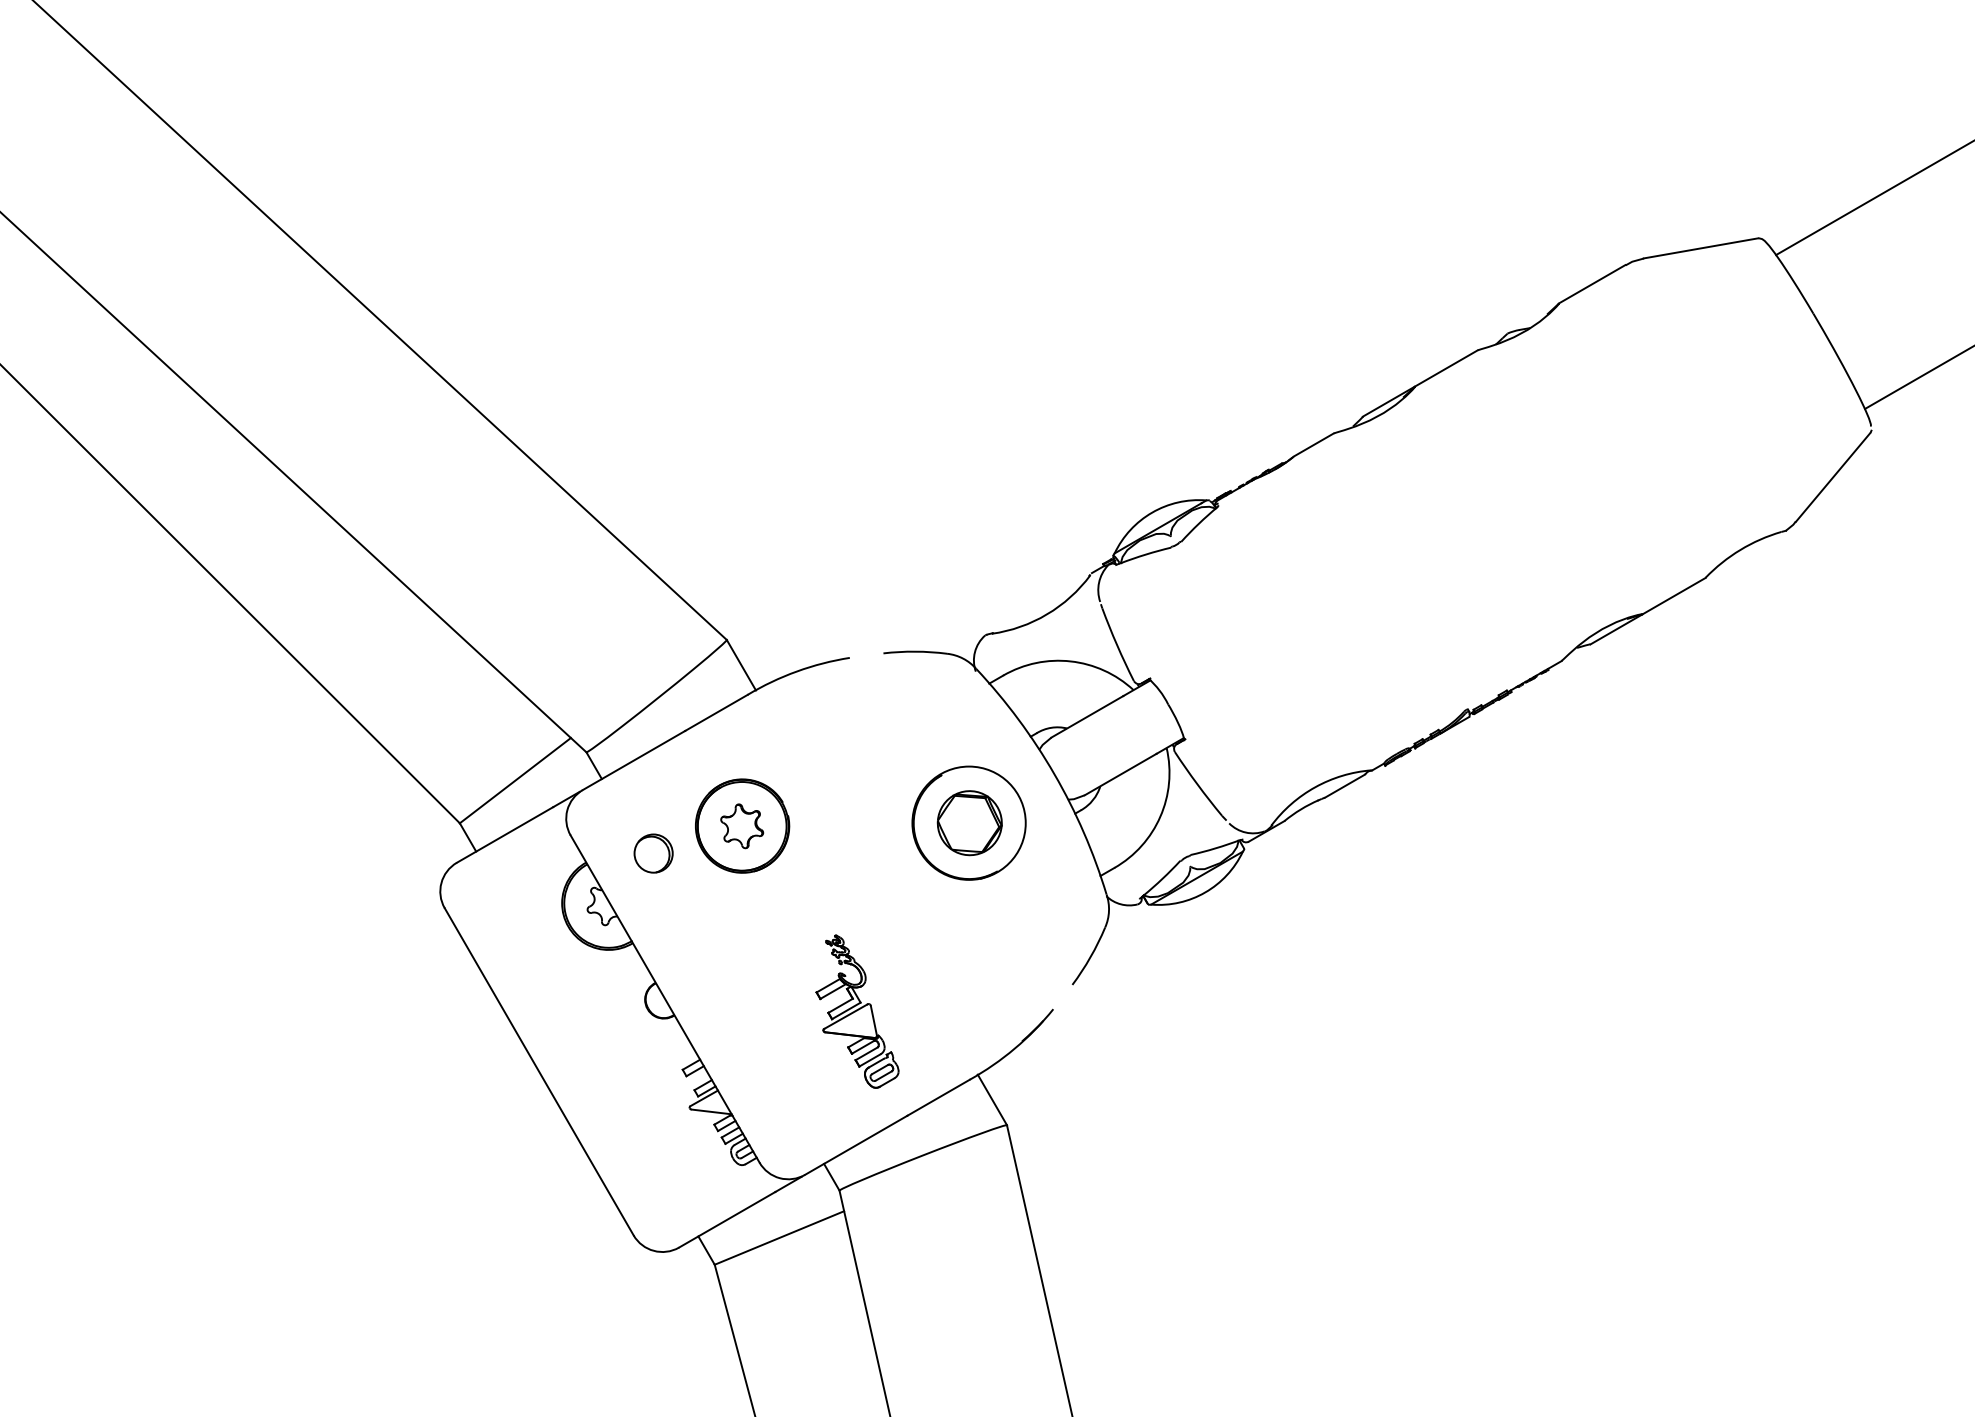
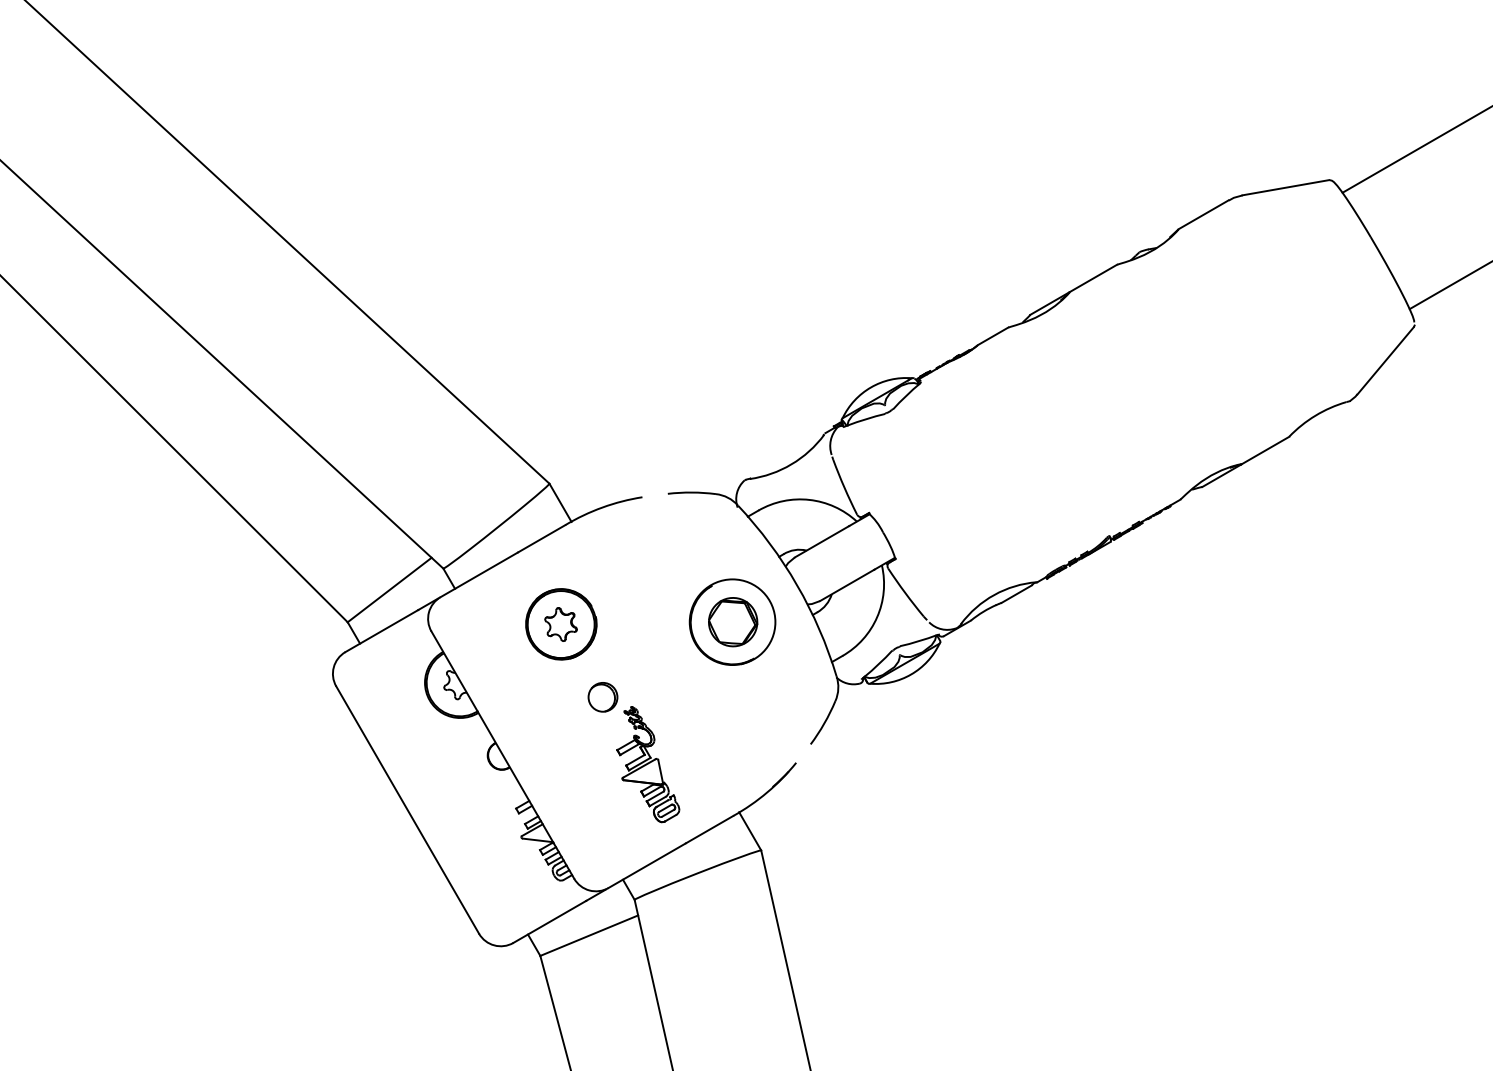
part: (653, 853) -> (602, 697), moved

